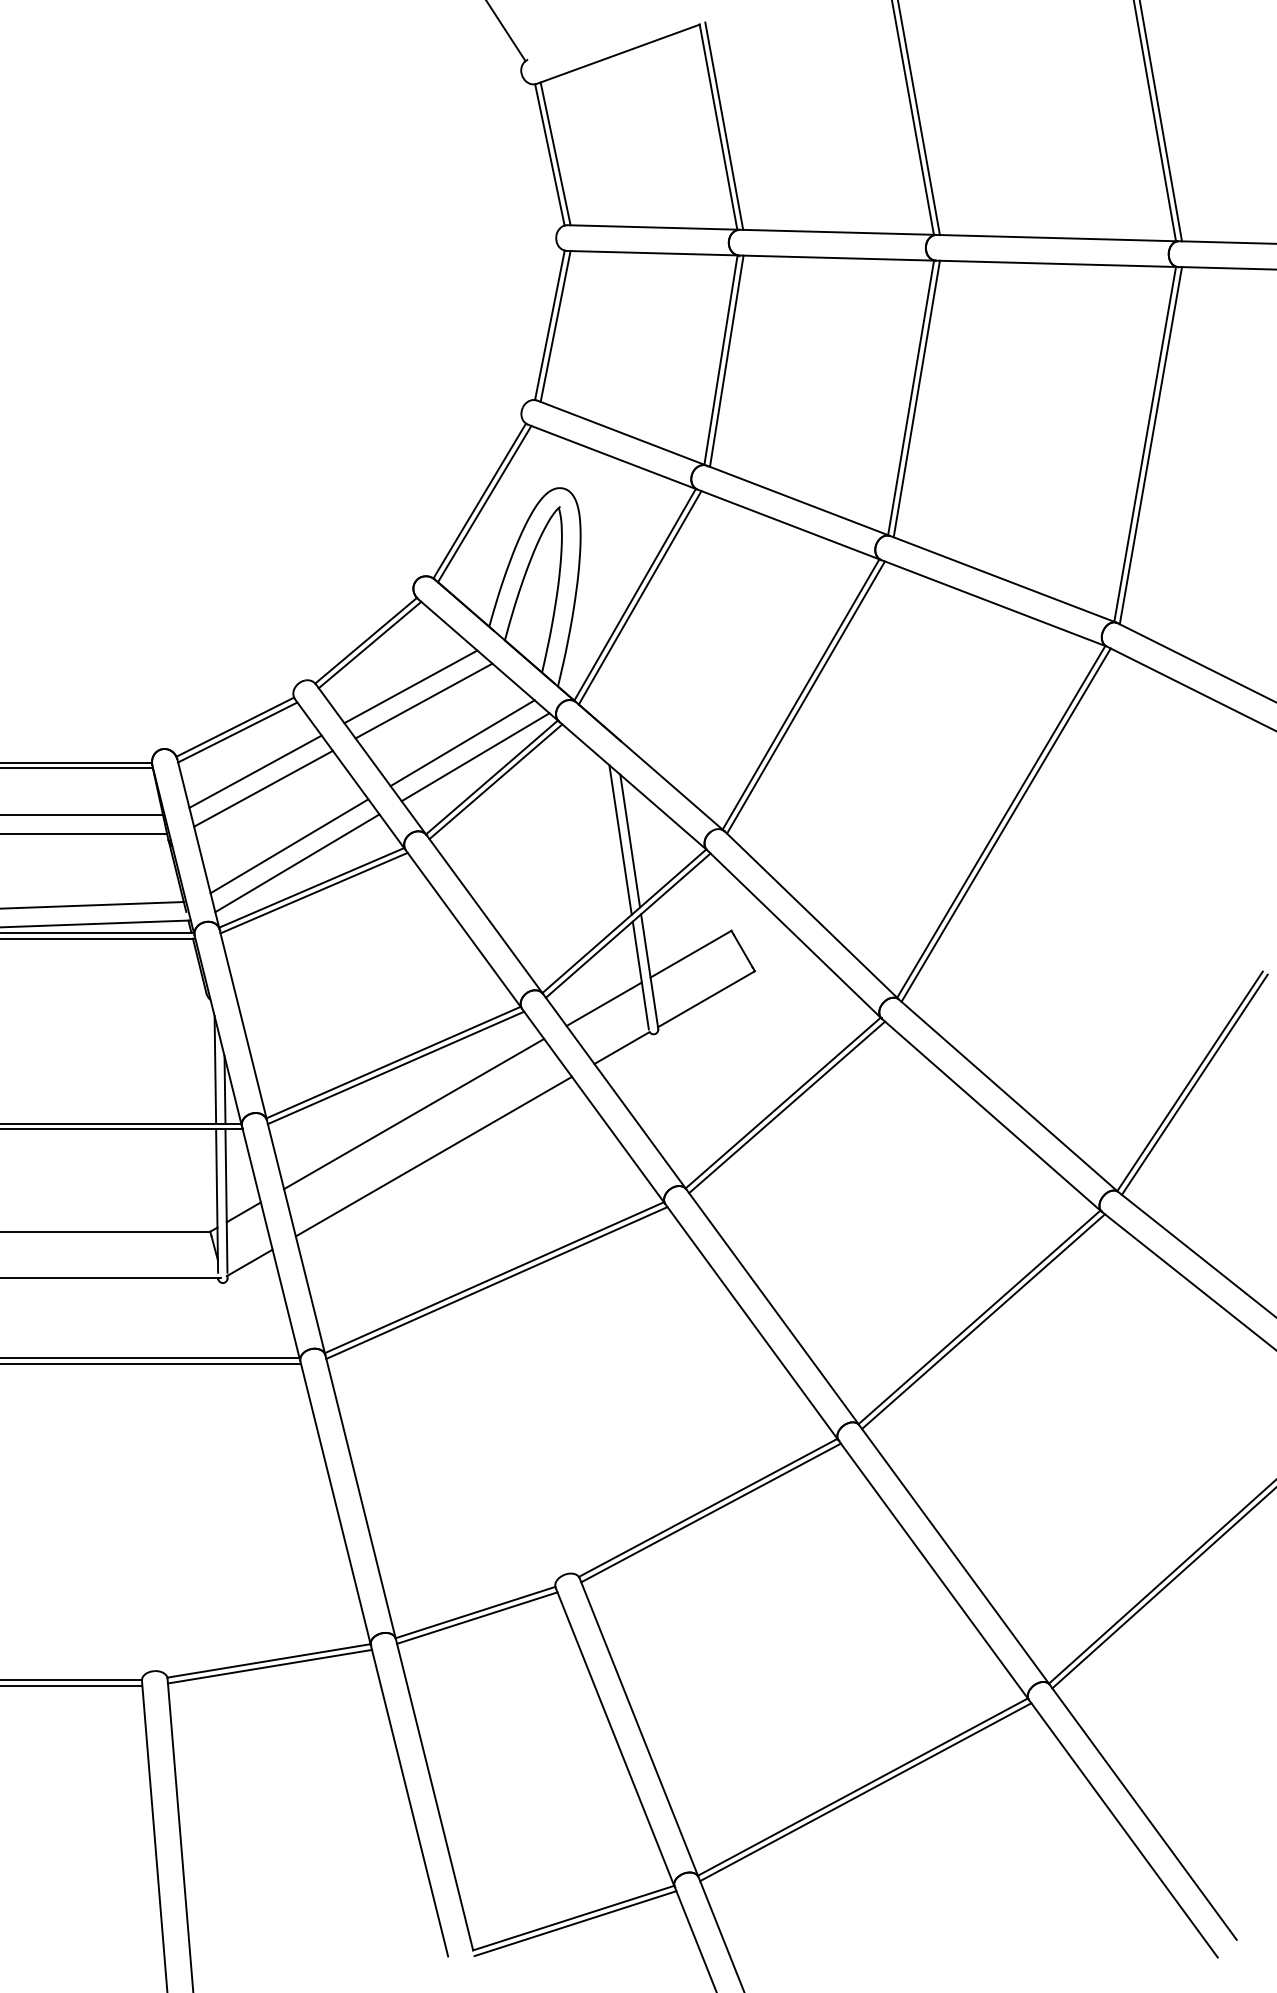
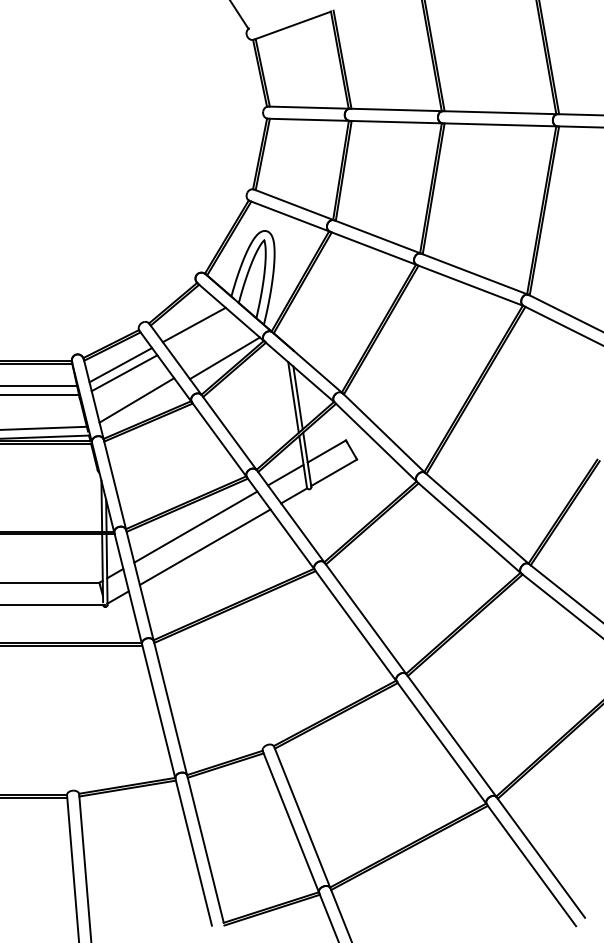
line: (423, 700) -> (200, 331), removed
line: (462, 742) -> (218, 351), removed
line: (297, 863) -> (140, 408), removed

